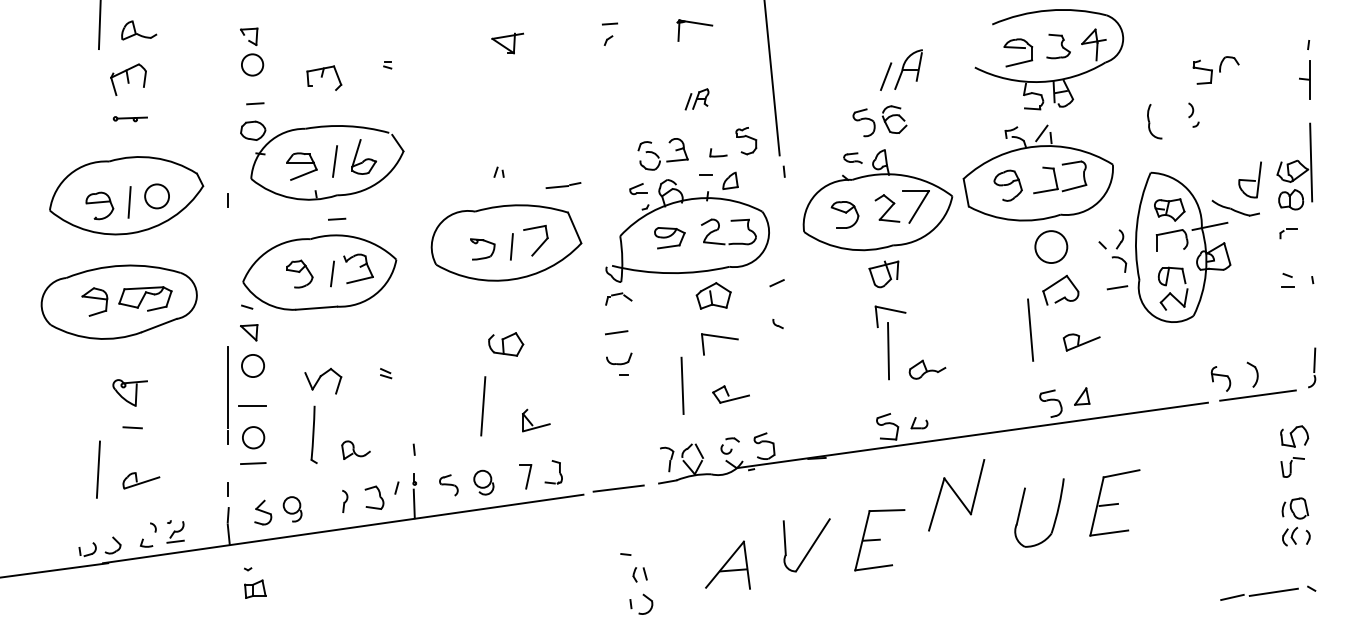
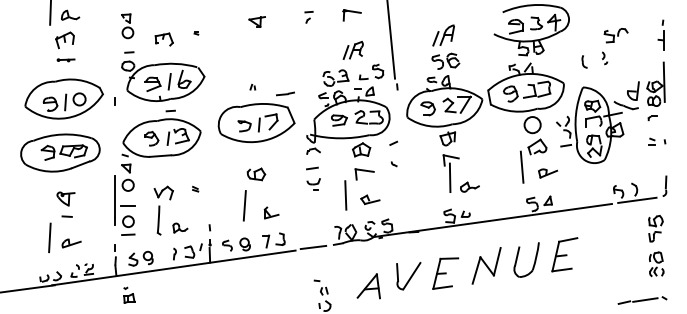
part: (901, 70) -> (443, 35), moved
part: (695, 97) -> (352, 49), size x1.67
part: (1153, 121) -> (584, 61), size x0.71
part: (956, 494) -> (486, 265), moved

